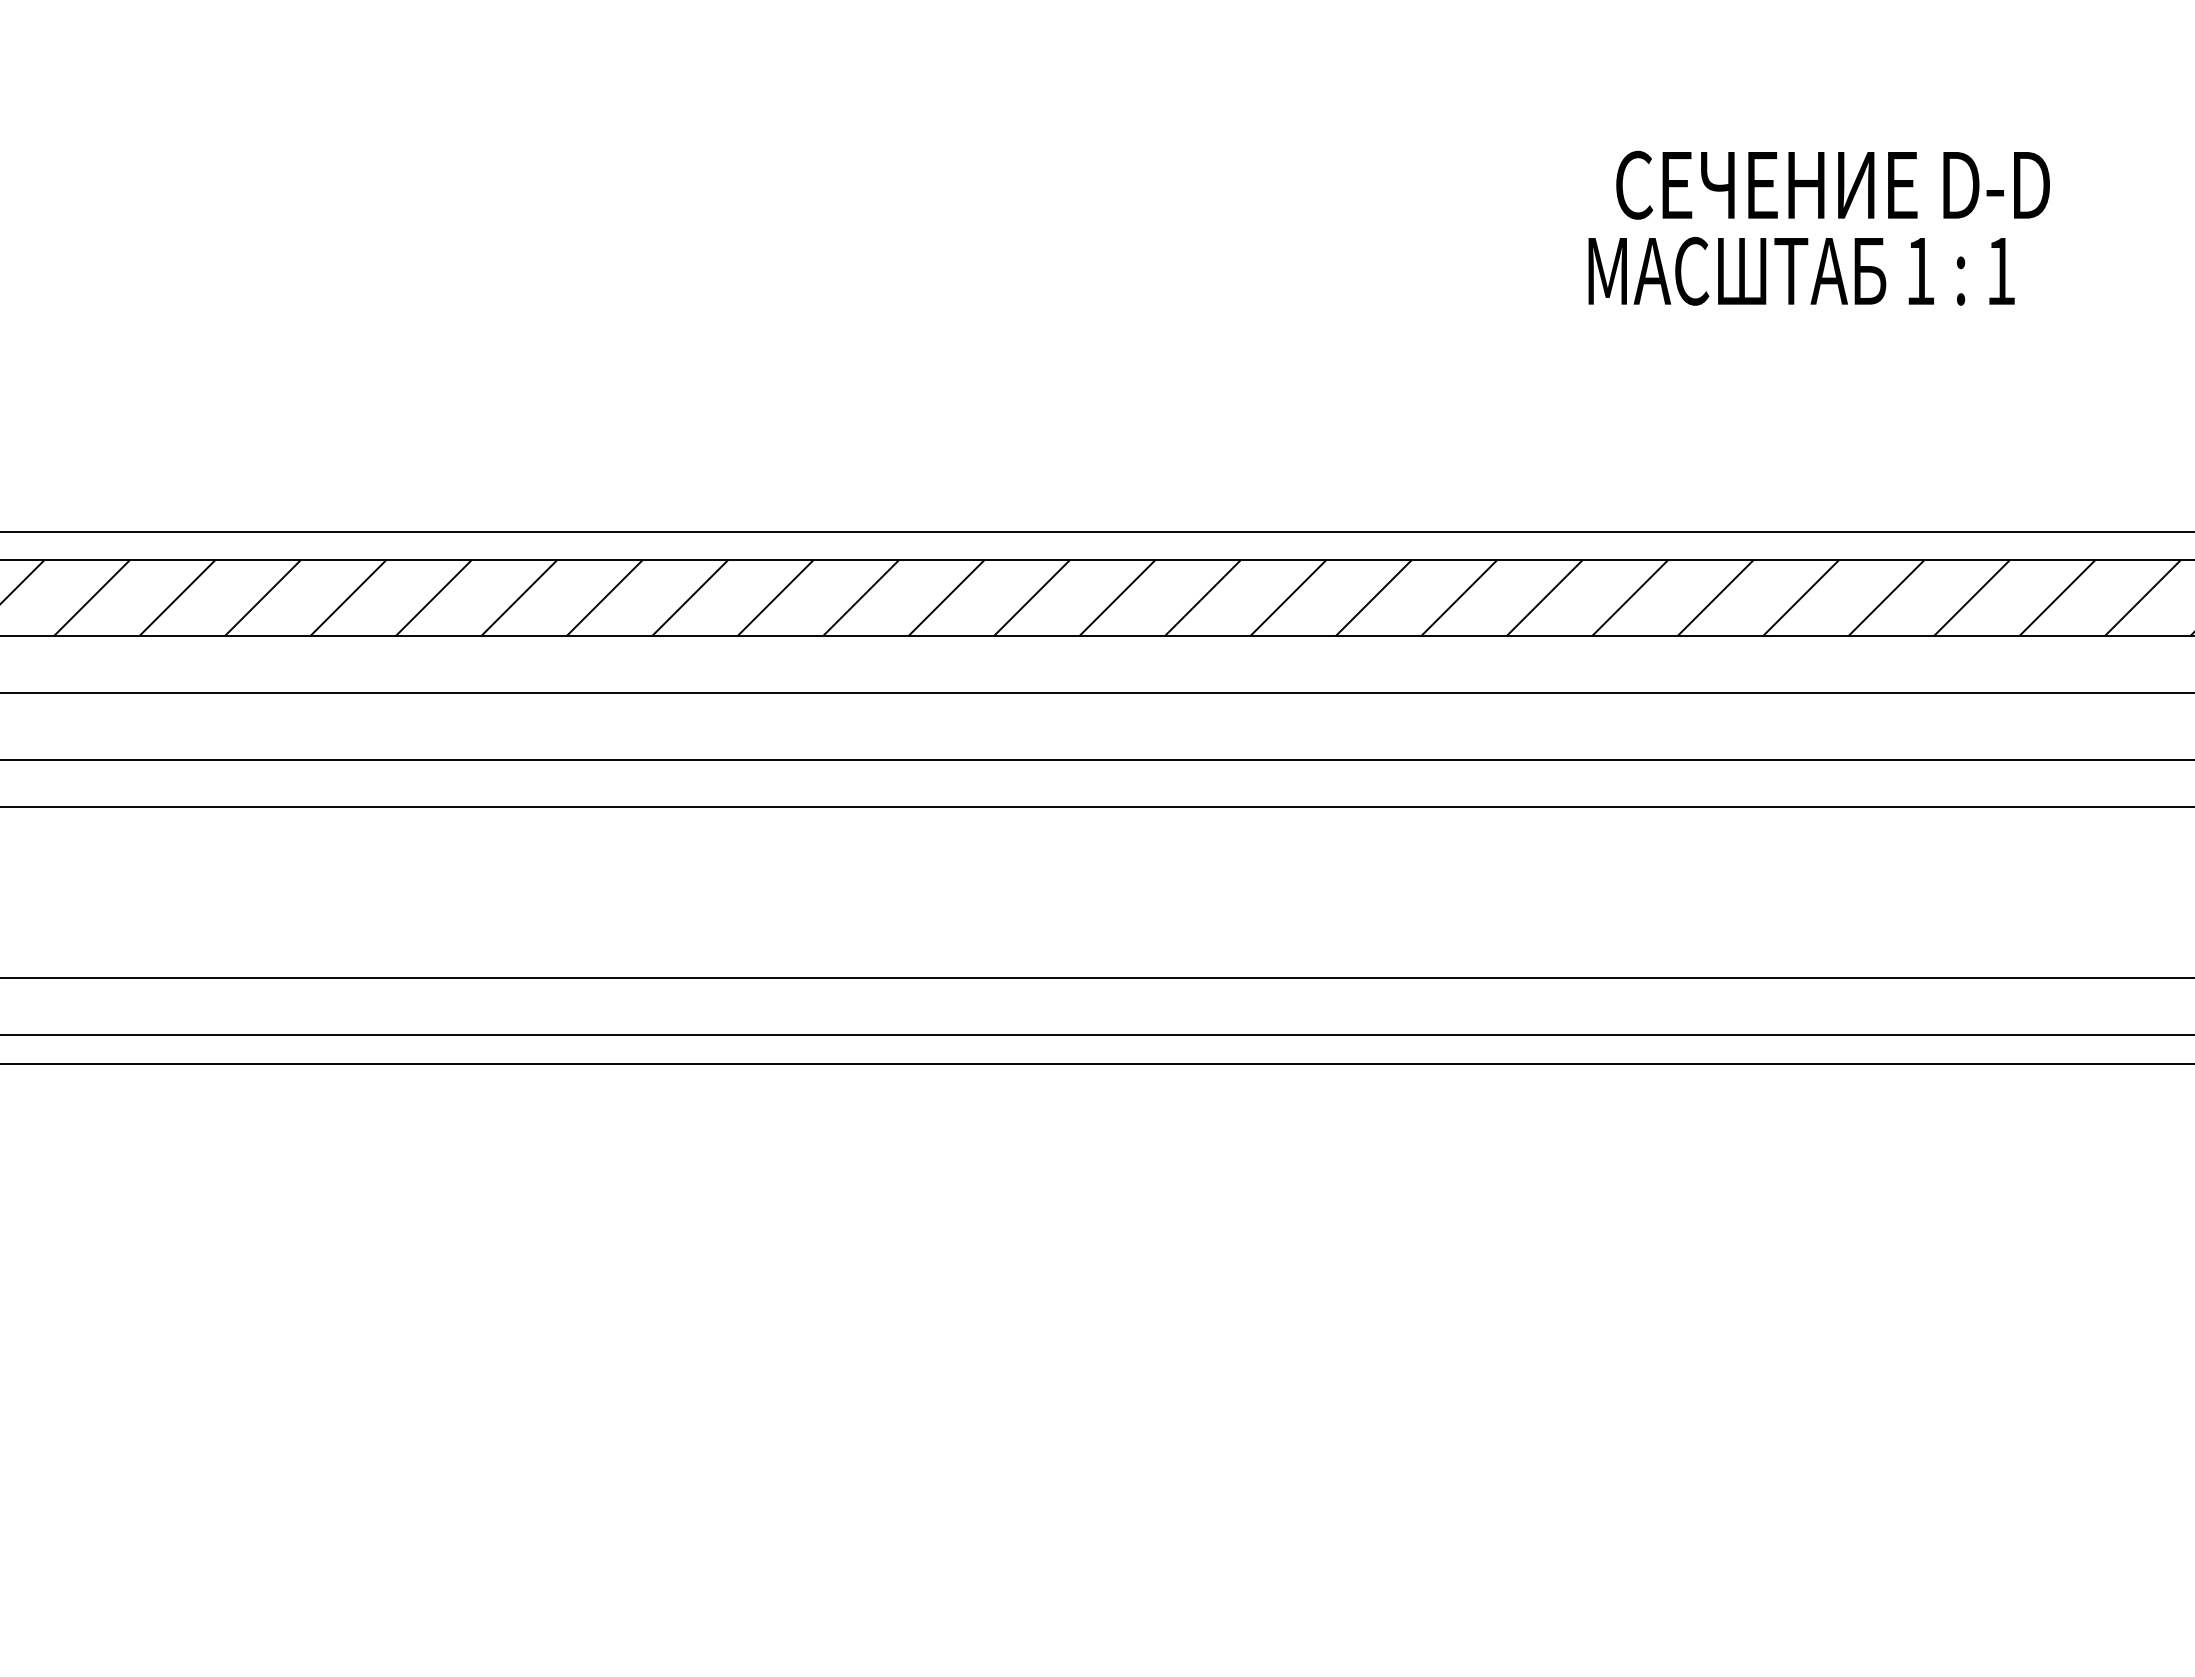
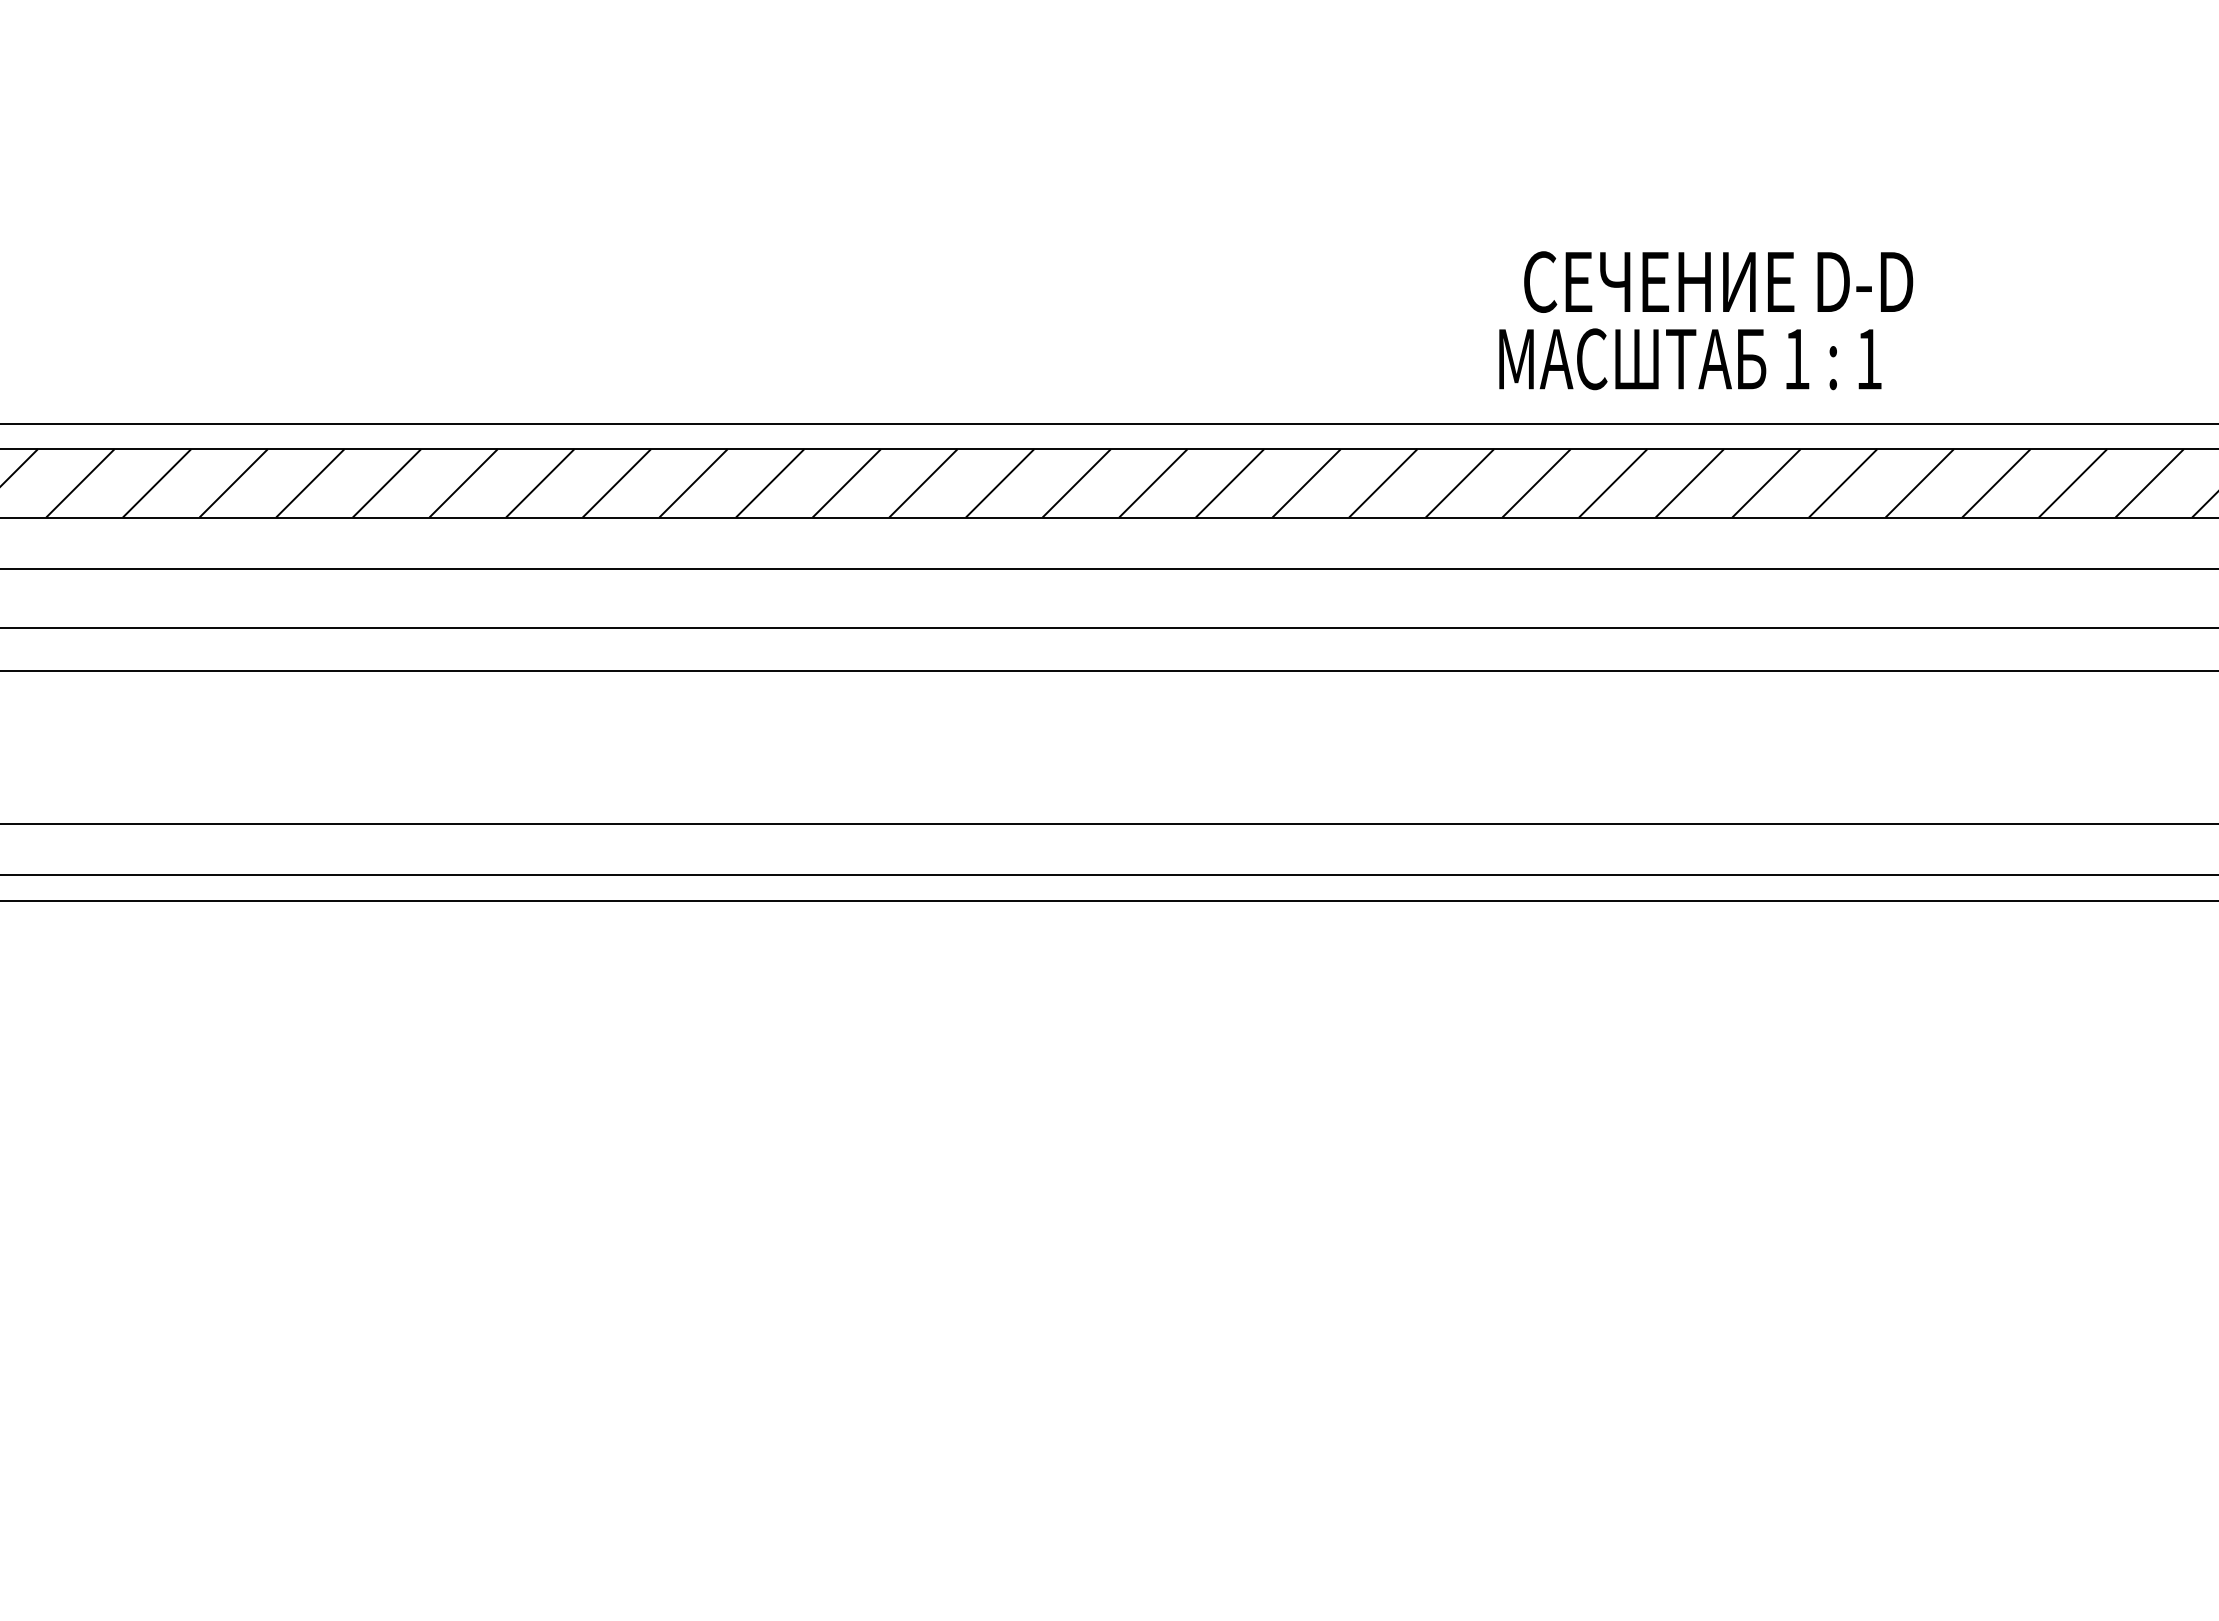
text: (1819, 228) -> (1706, 320), moved

